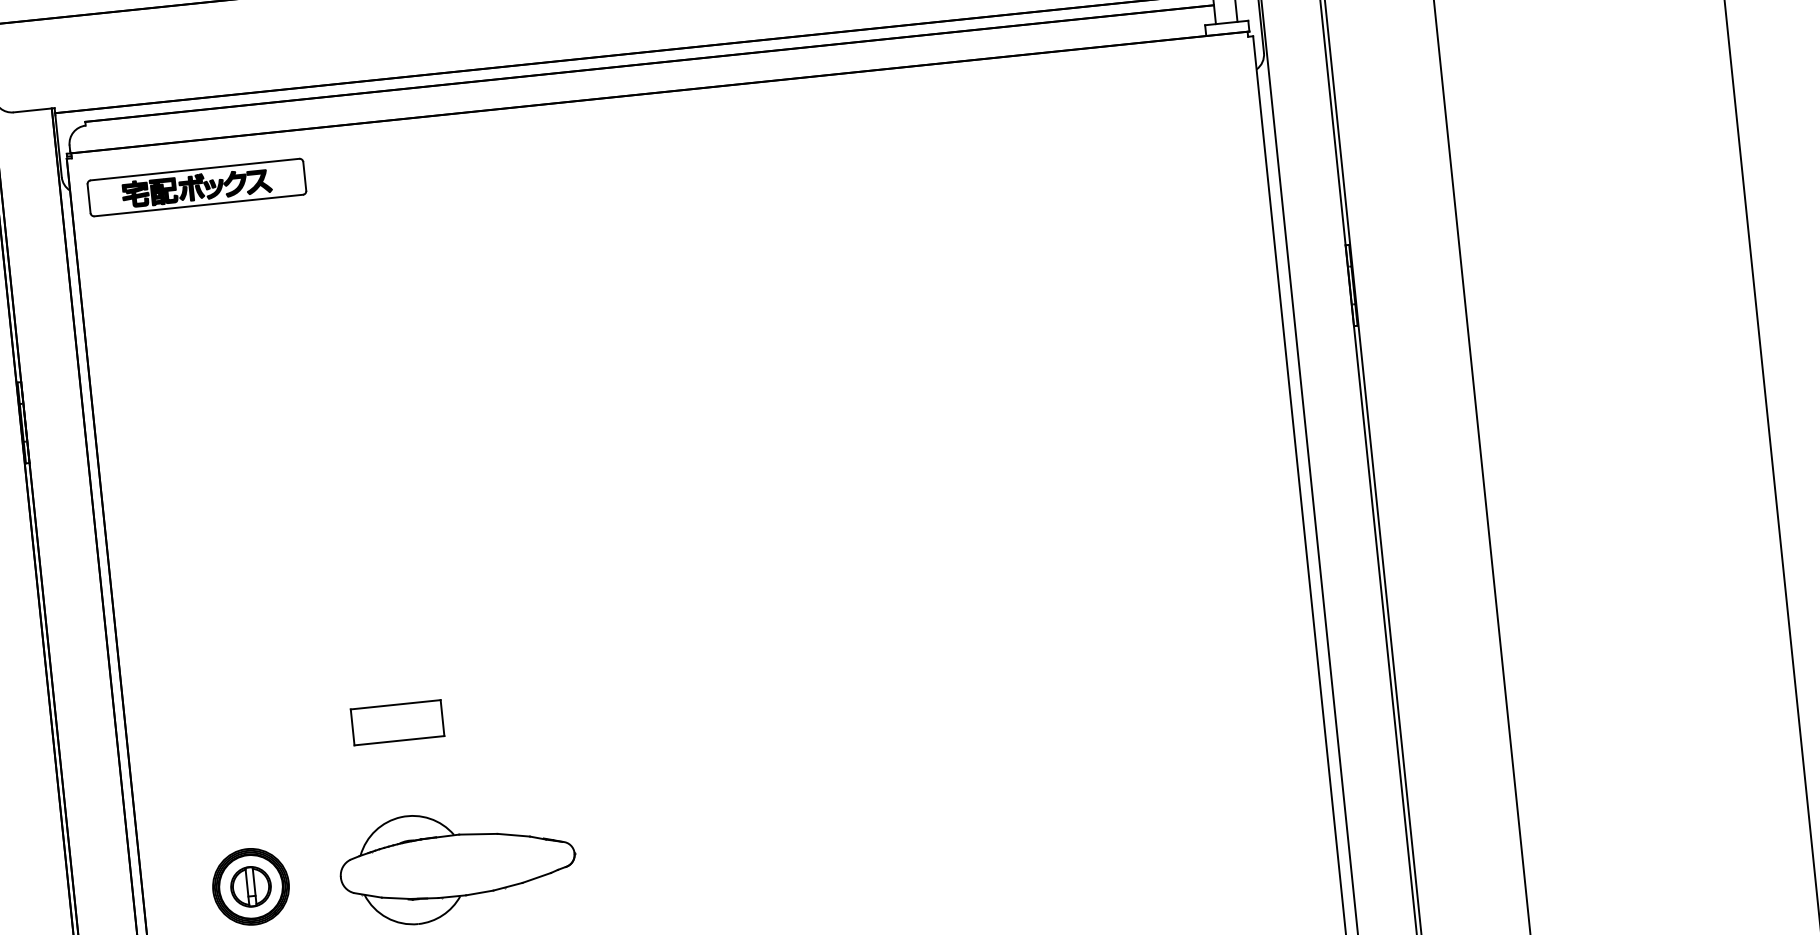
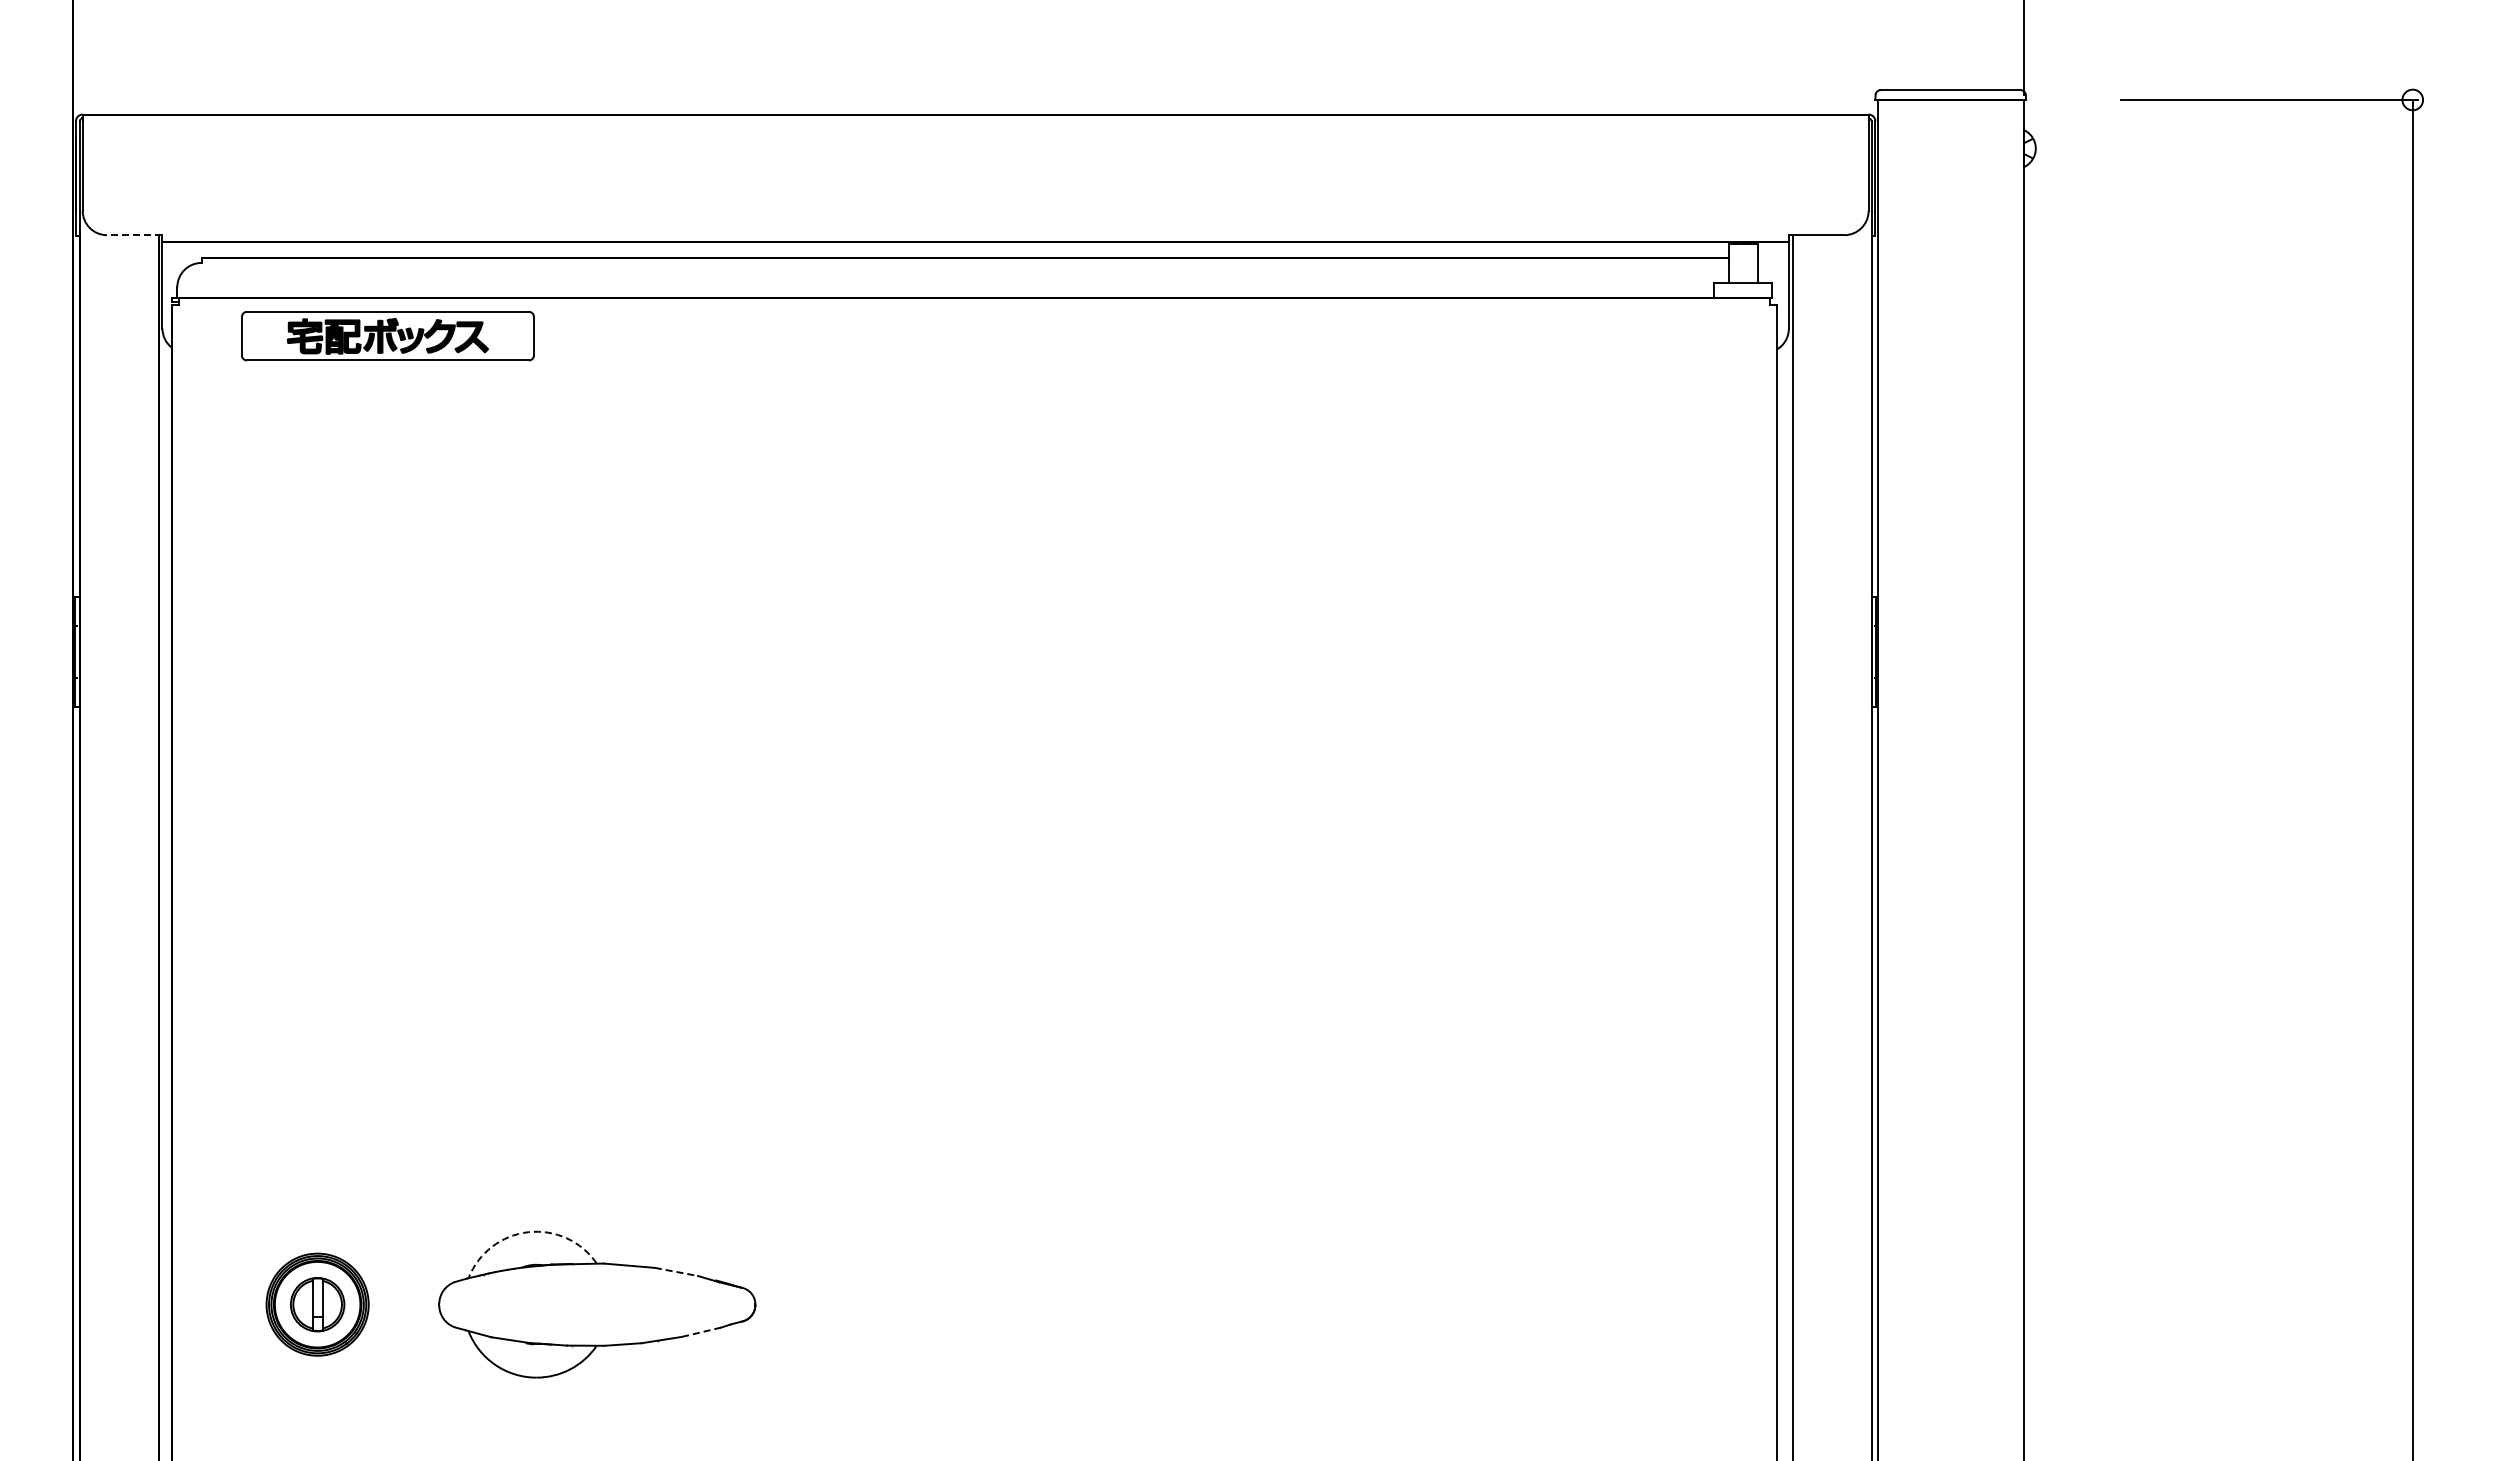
line: (34, 110) -> (134, 235), solid -> dashed
part: (196, 187) -> (387, 336), moved
part: (397, 722) -> (536, 1105), removed
arc: (401, 817) -> (528, 1232), solid -> dashed
line: (513, 834) -> (676, 1271), solid -> dashed
line: (536, 878) -> (700, 1332), solid -> dashed

